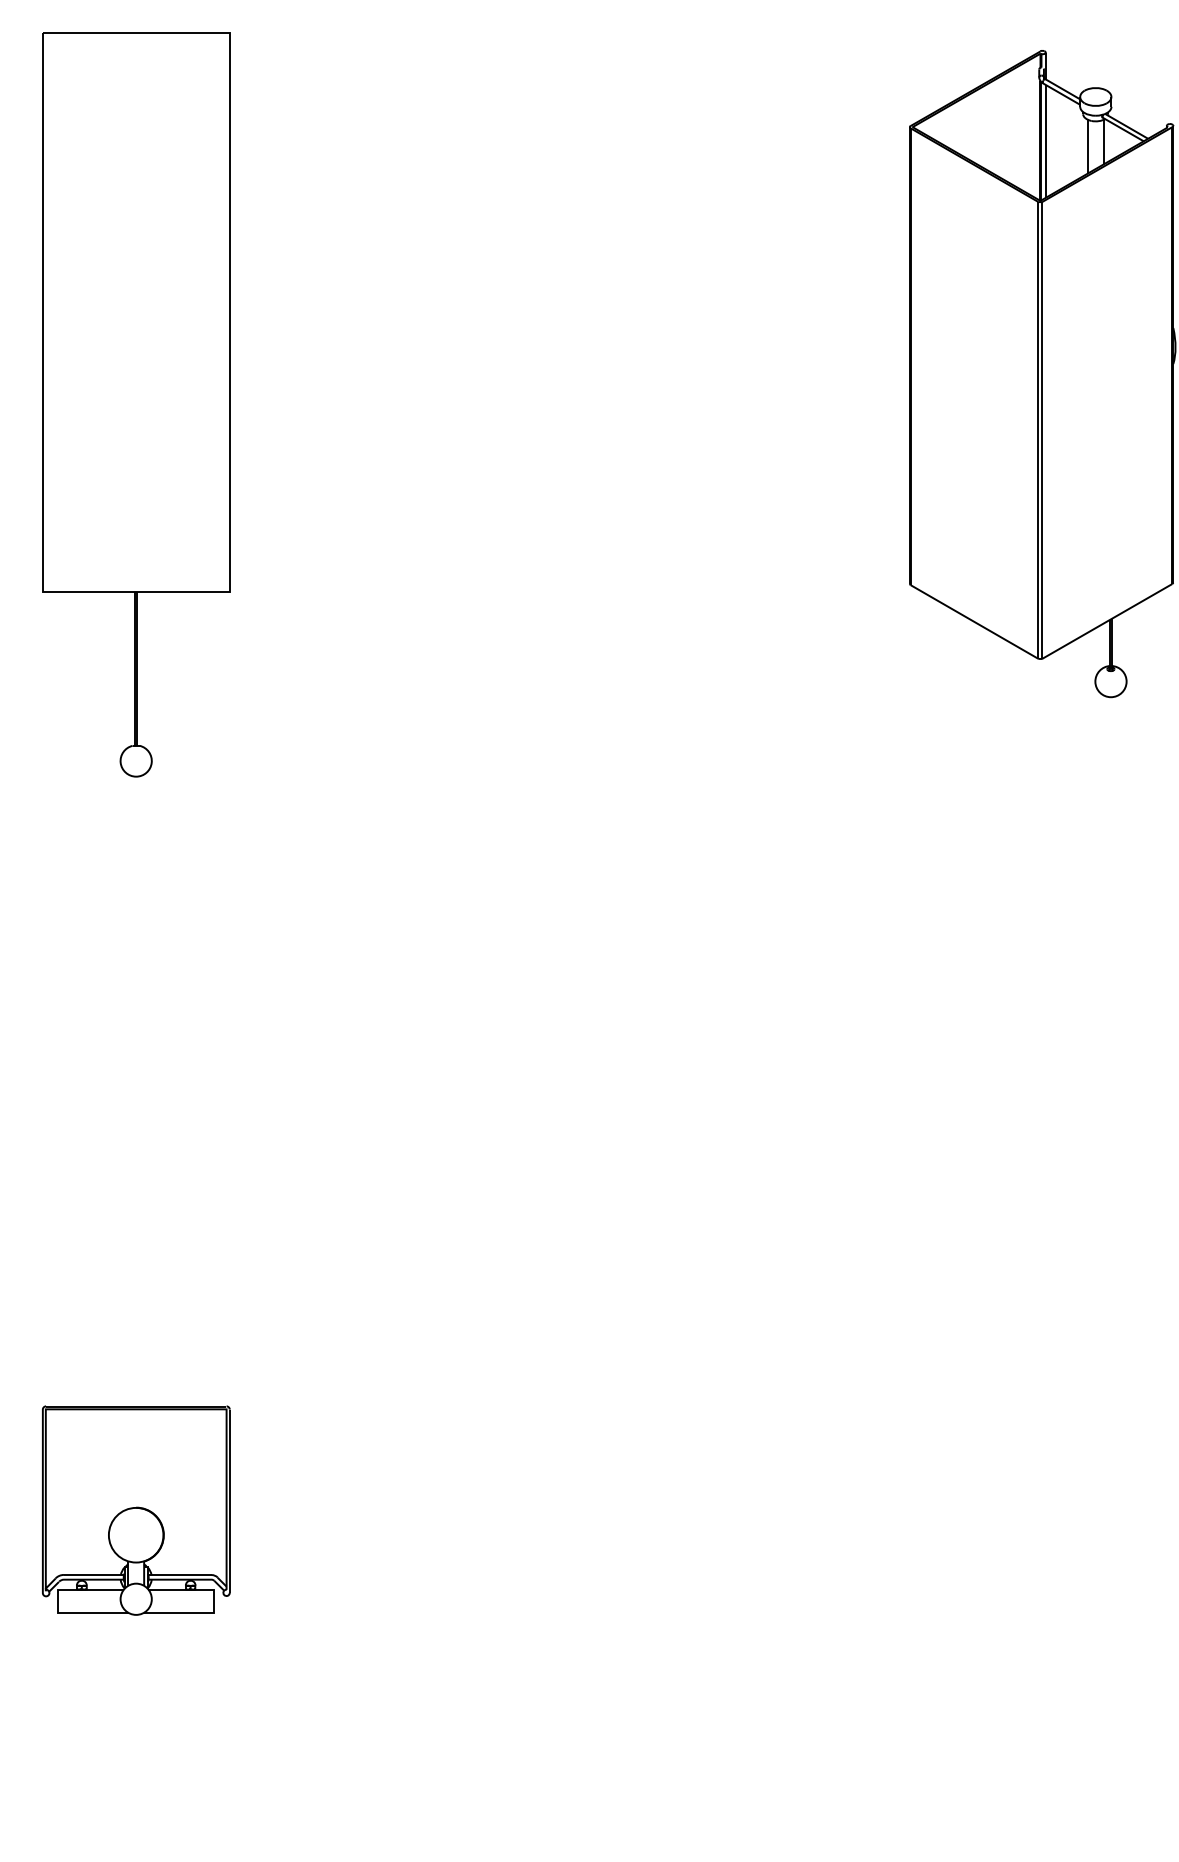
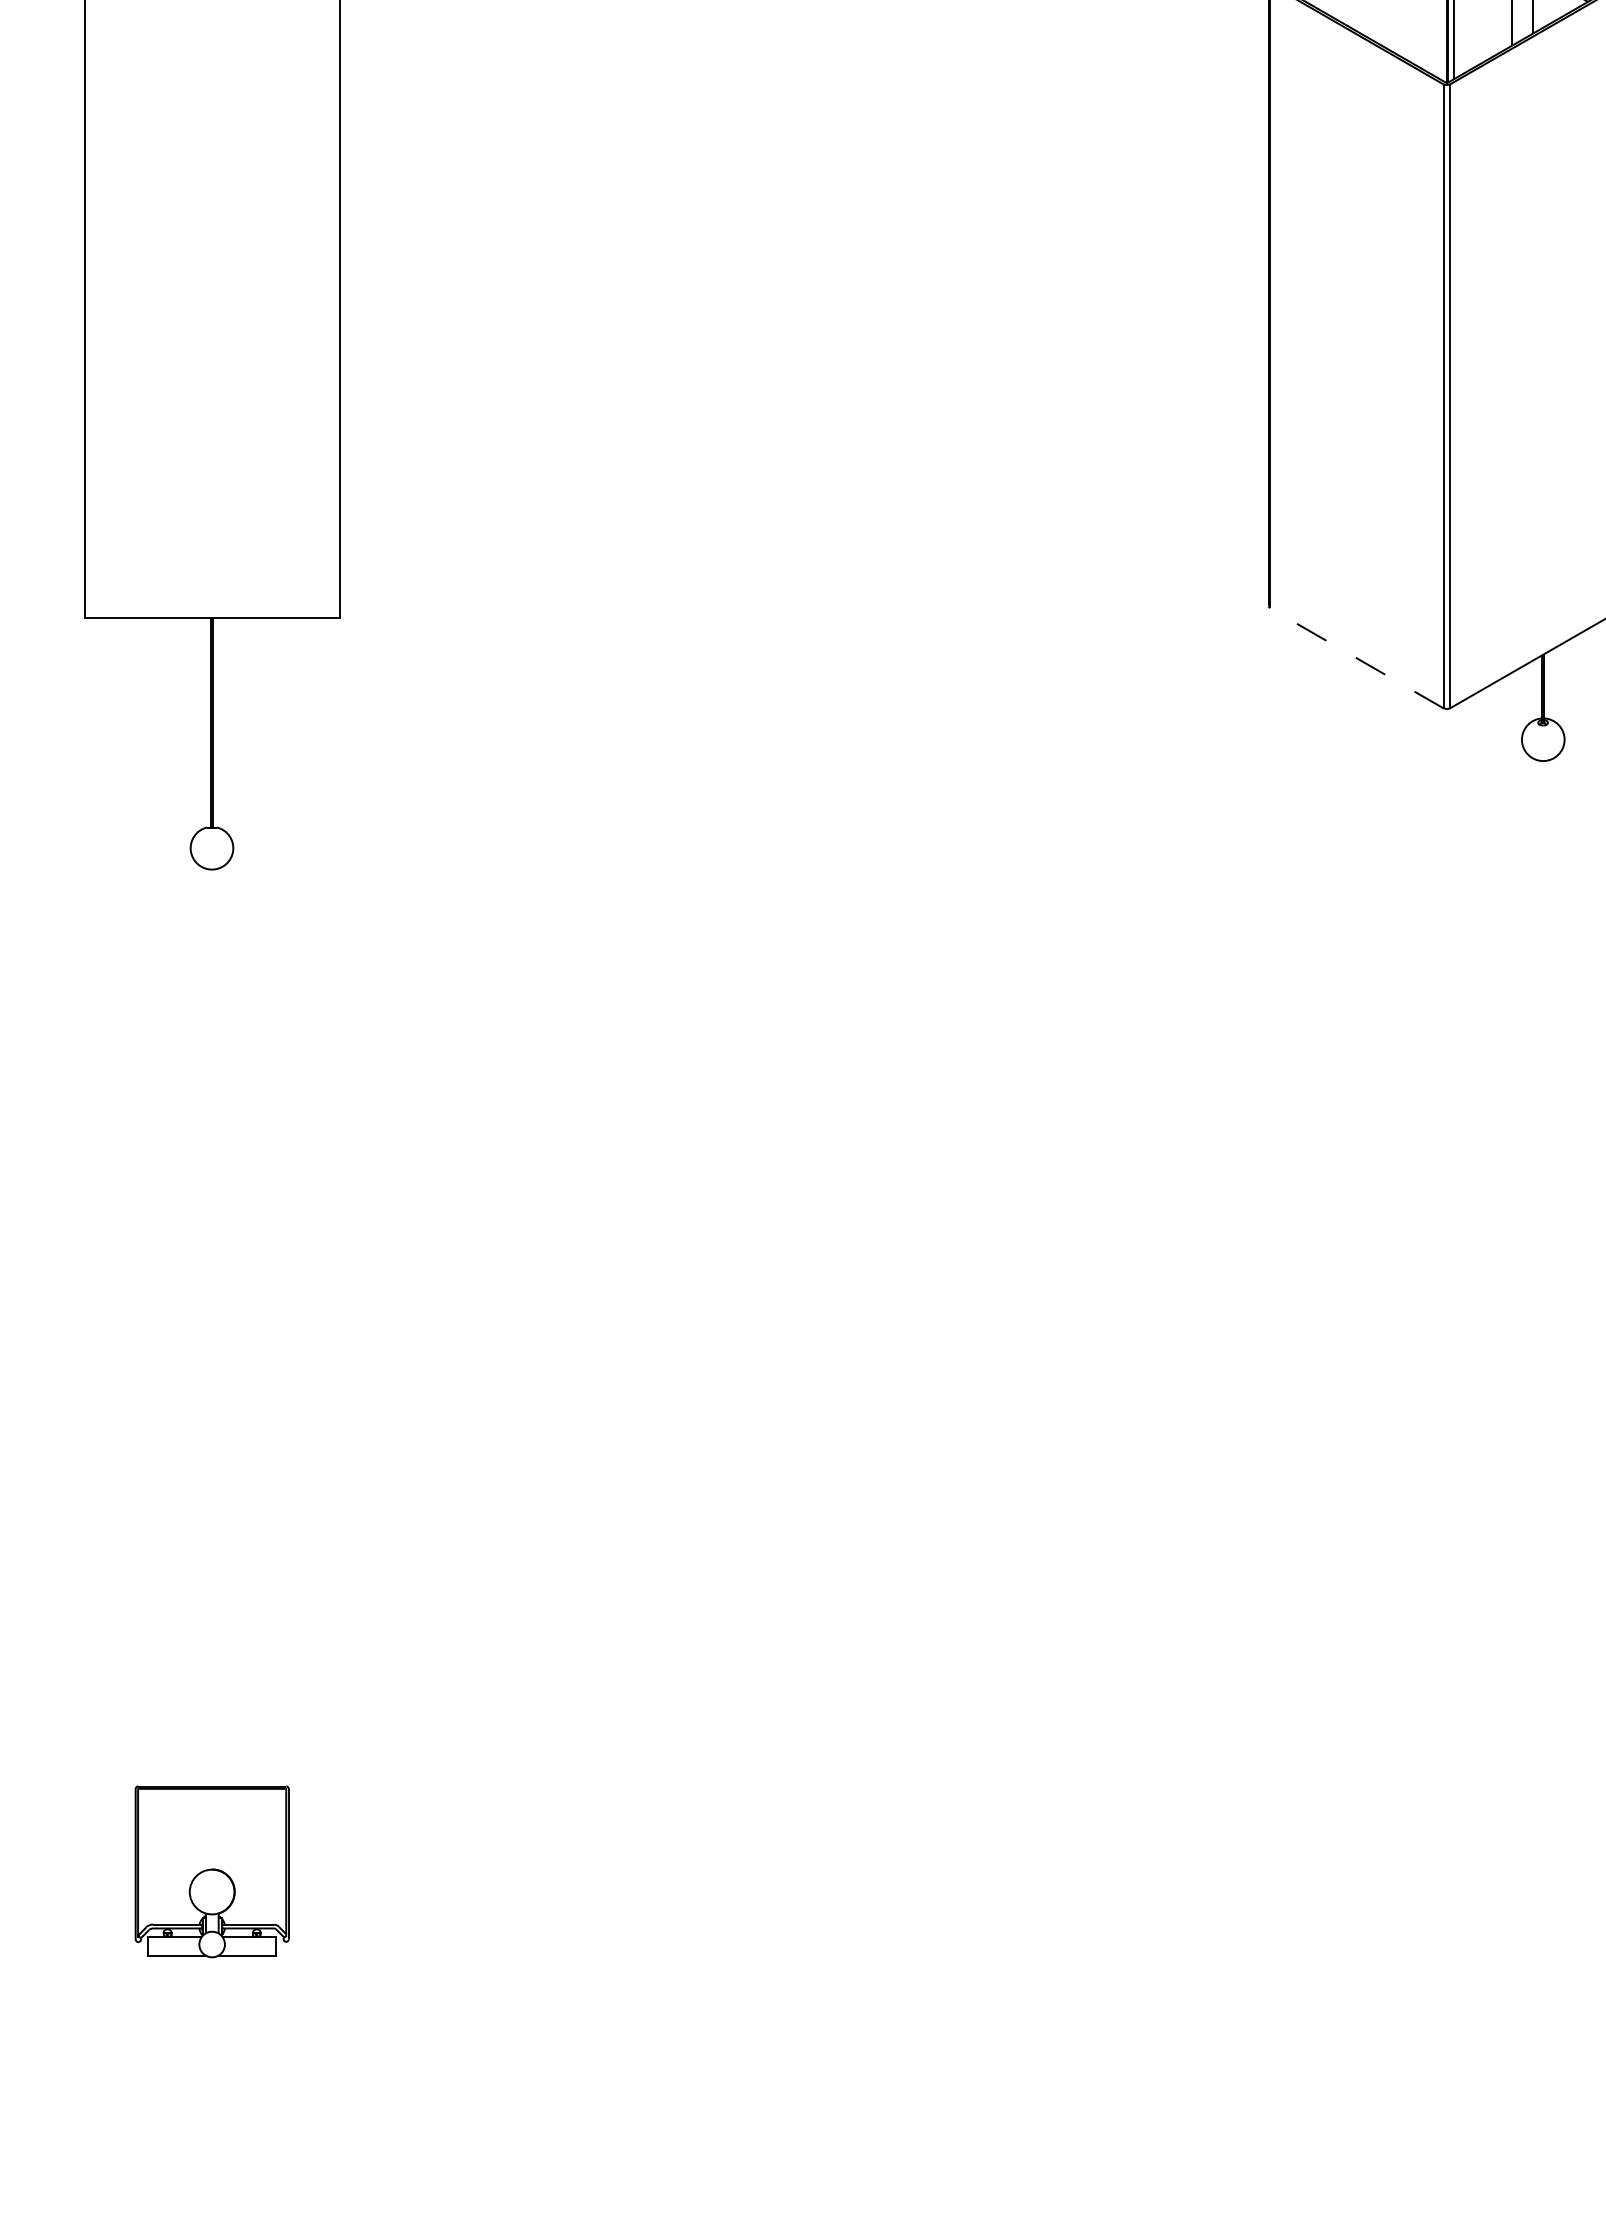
line: (974, 622) -> (1356, 659), solid -> dashed
part: (136, 1510) -> (212, 1871), size x0.6

